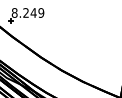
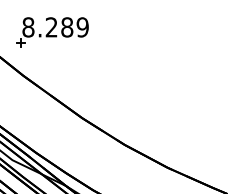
text: (33, 12) -> (66, 26), 8.249 -> 8.289

